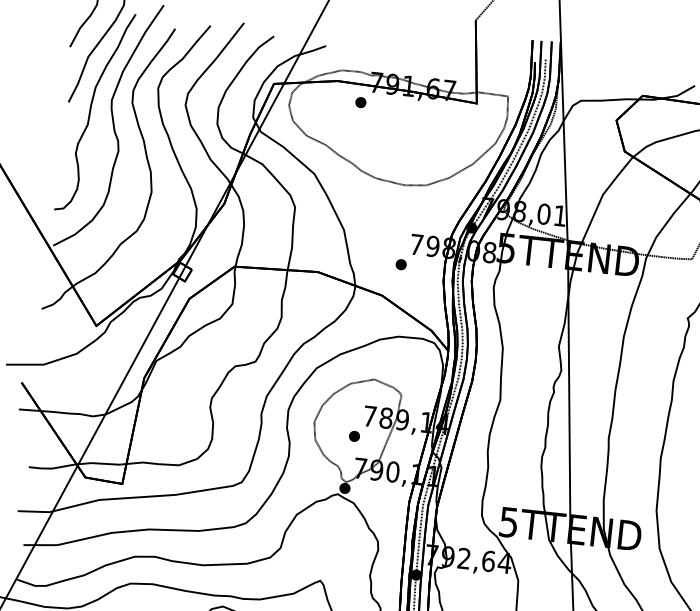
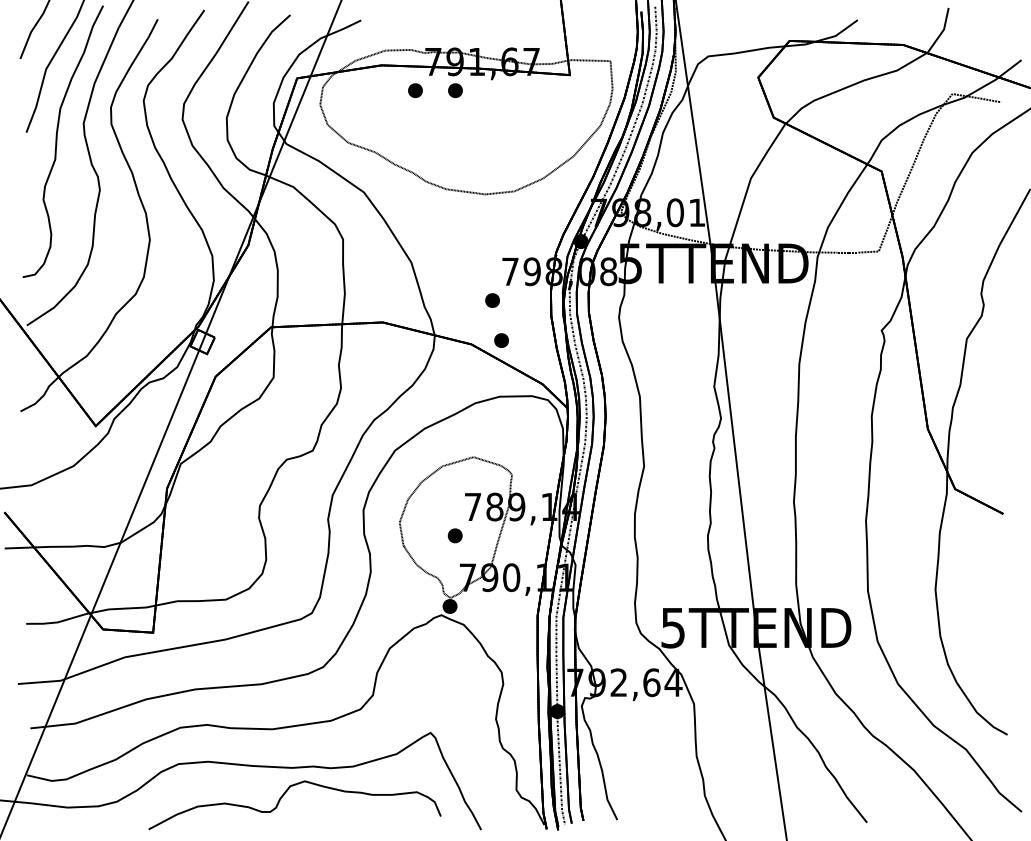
part: (390, 105) -> (455, 90), added
part: (404, 295) -> (501, 340), added

